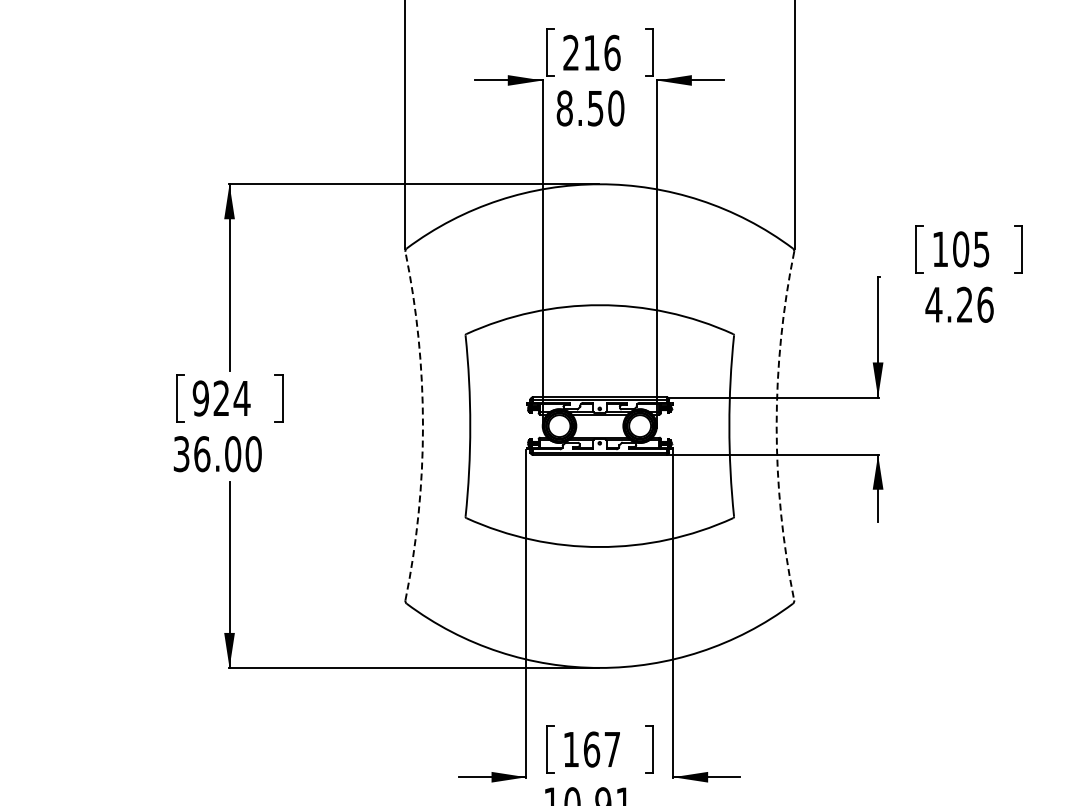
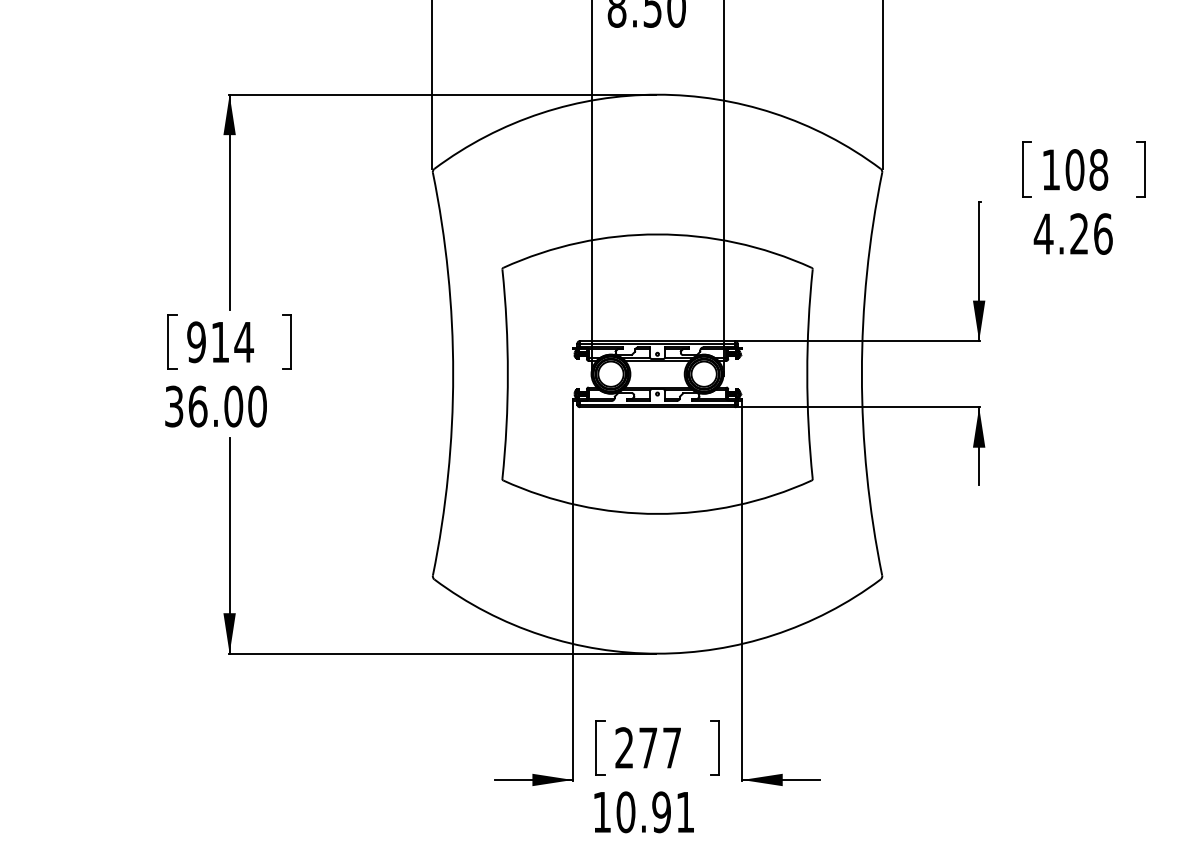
text: (981, 249) -> (1098, 170), 105 -> 108
text: (220, 397) -> (219, 341), 924 -> 914
arc: (423, 426) -> (453, 374), dashed -> solid
arc: (776, 426) -> (861, 374), dashed -> solid
text: (581, 749) -> (636, 747), 167 -> 277

